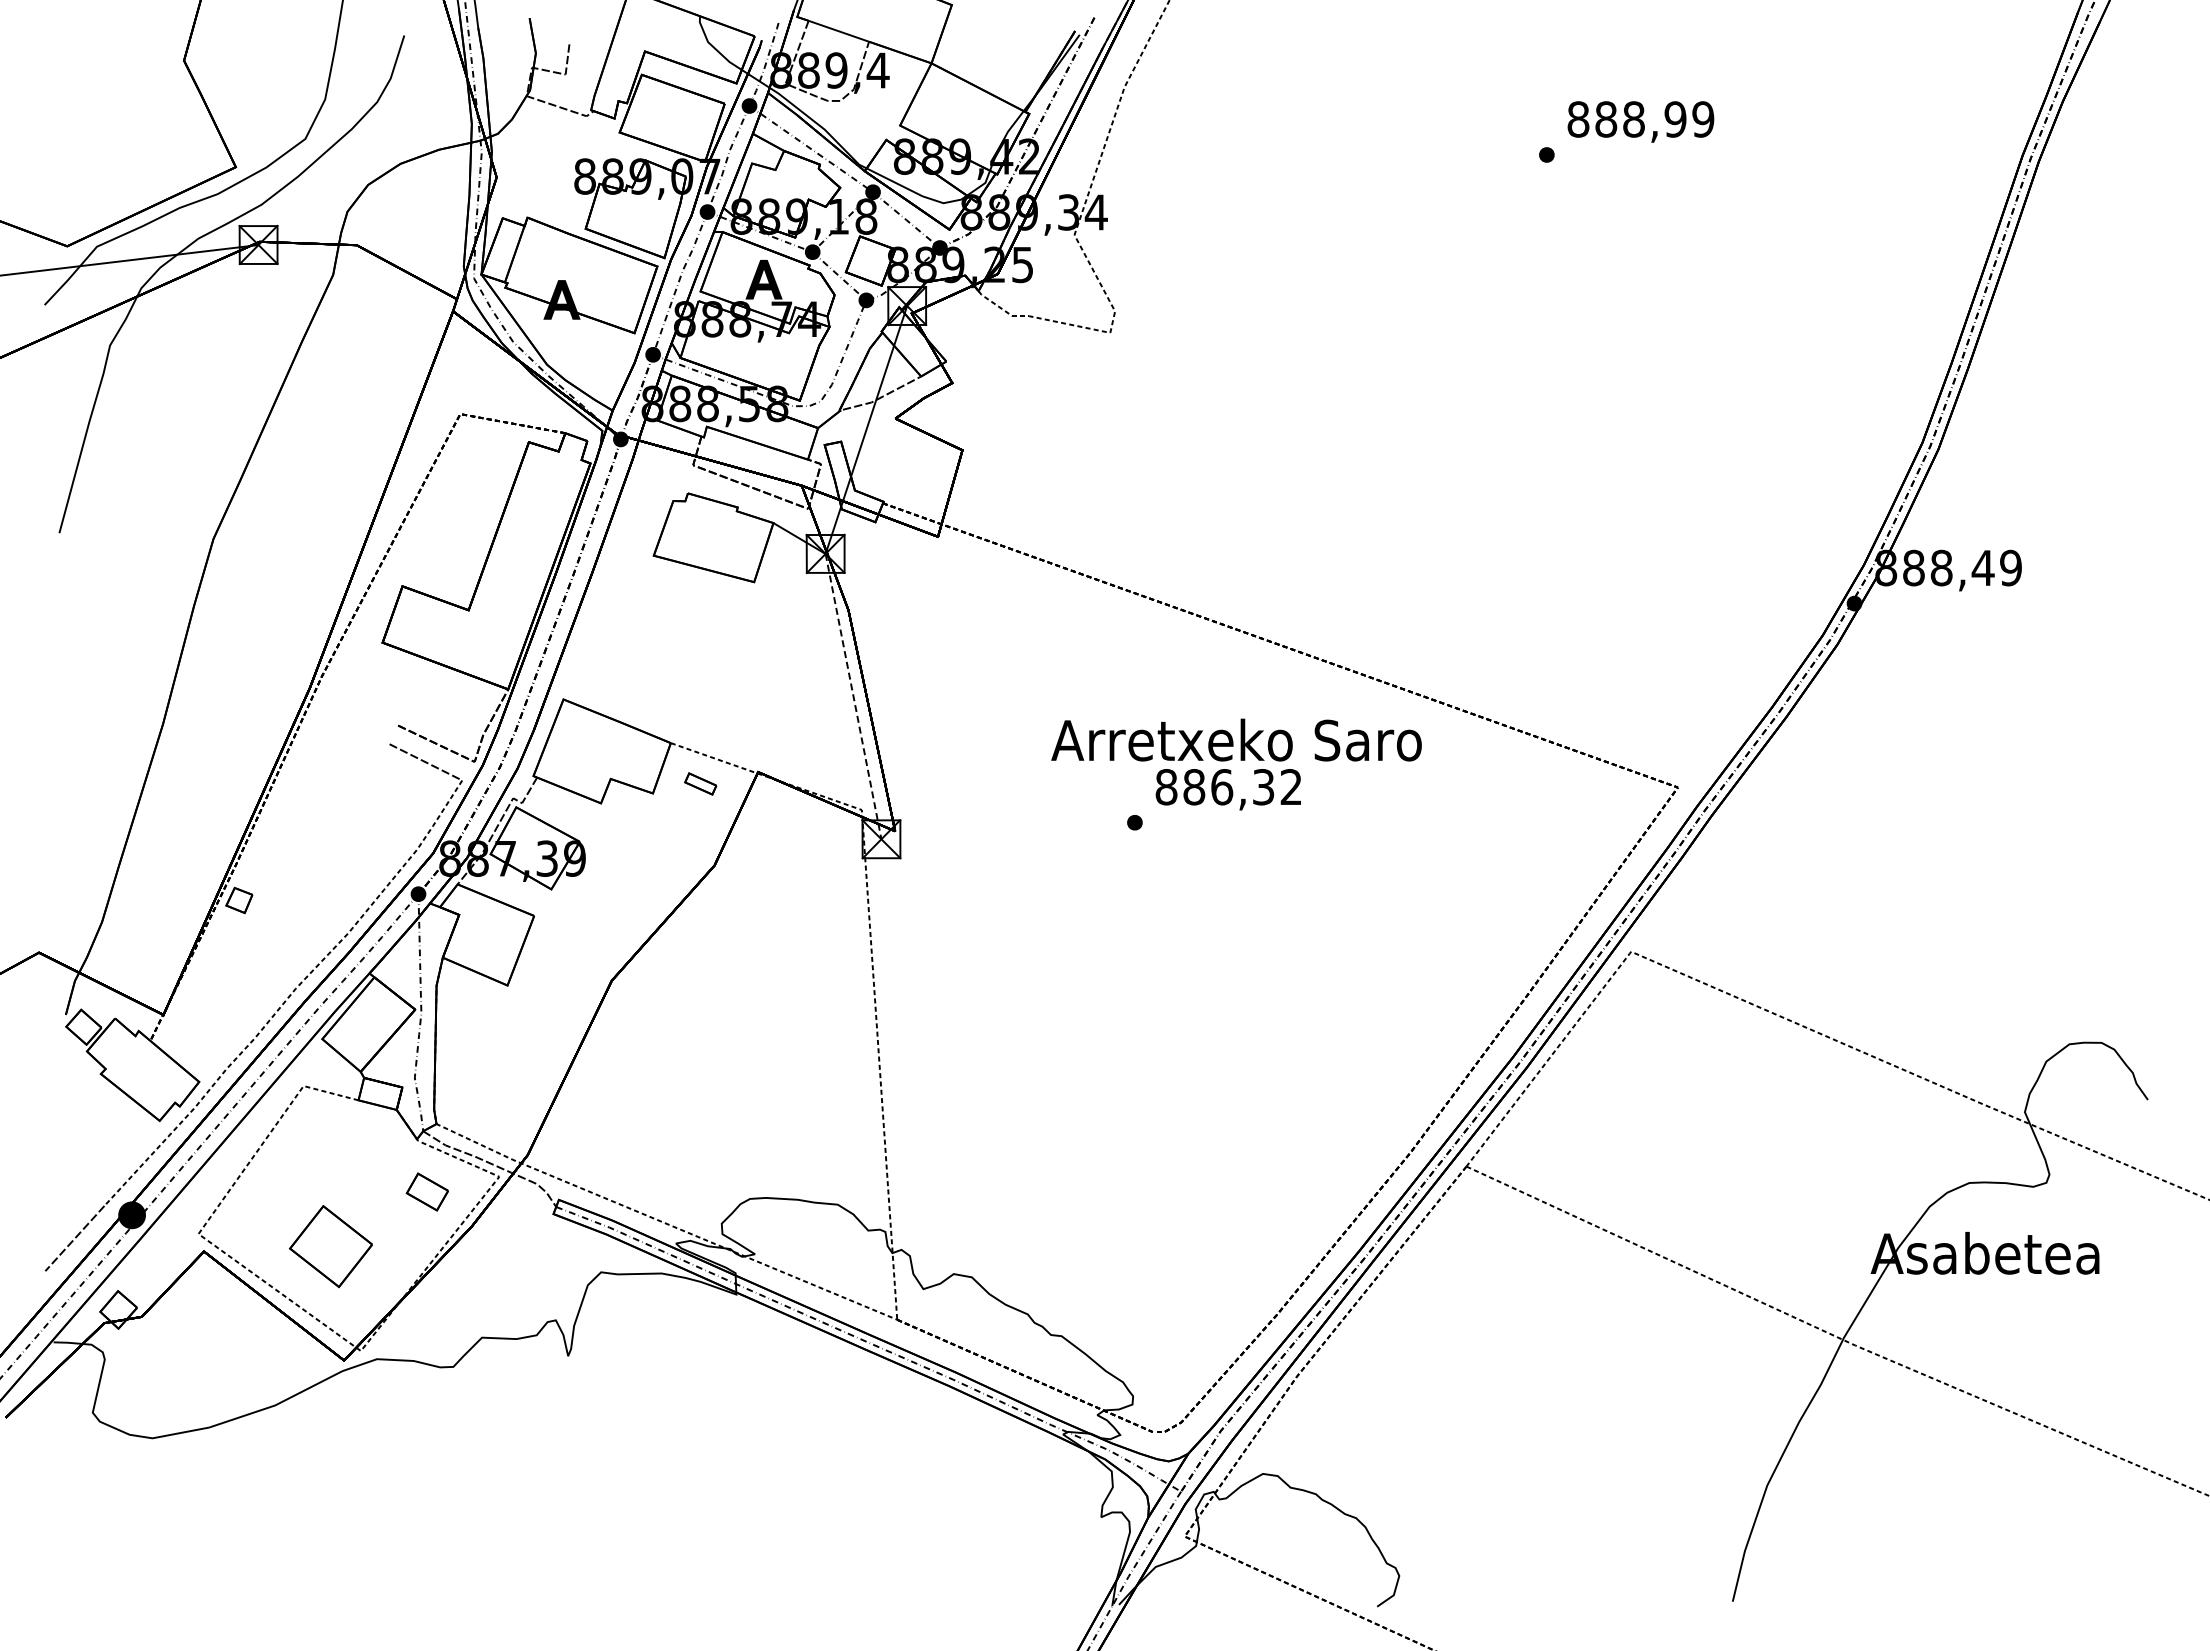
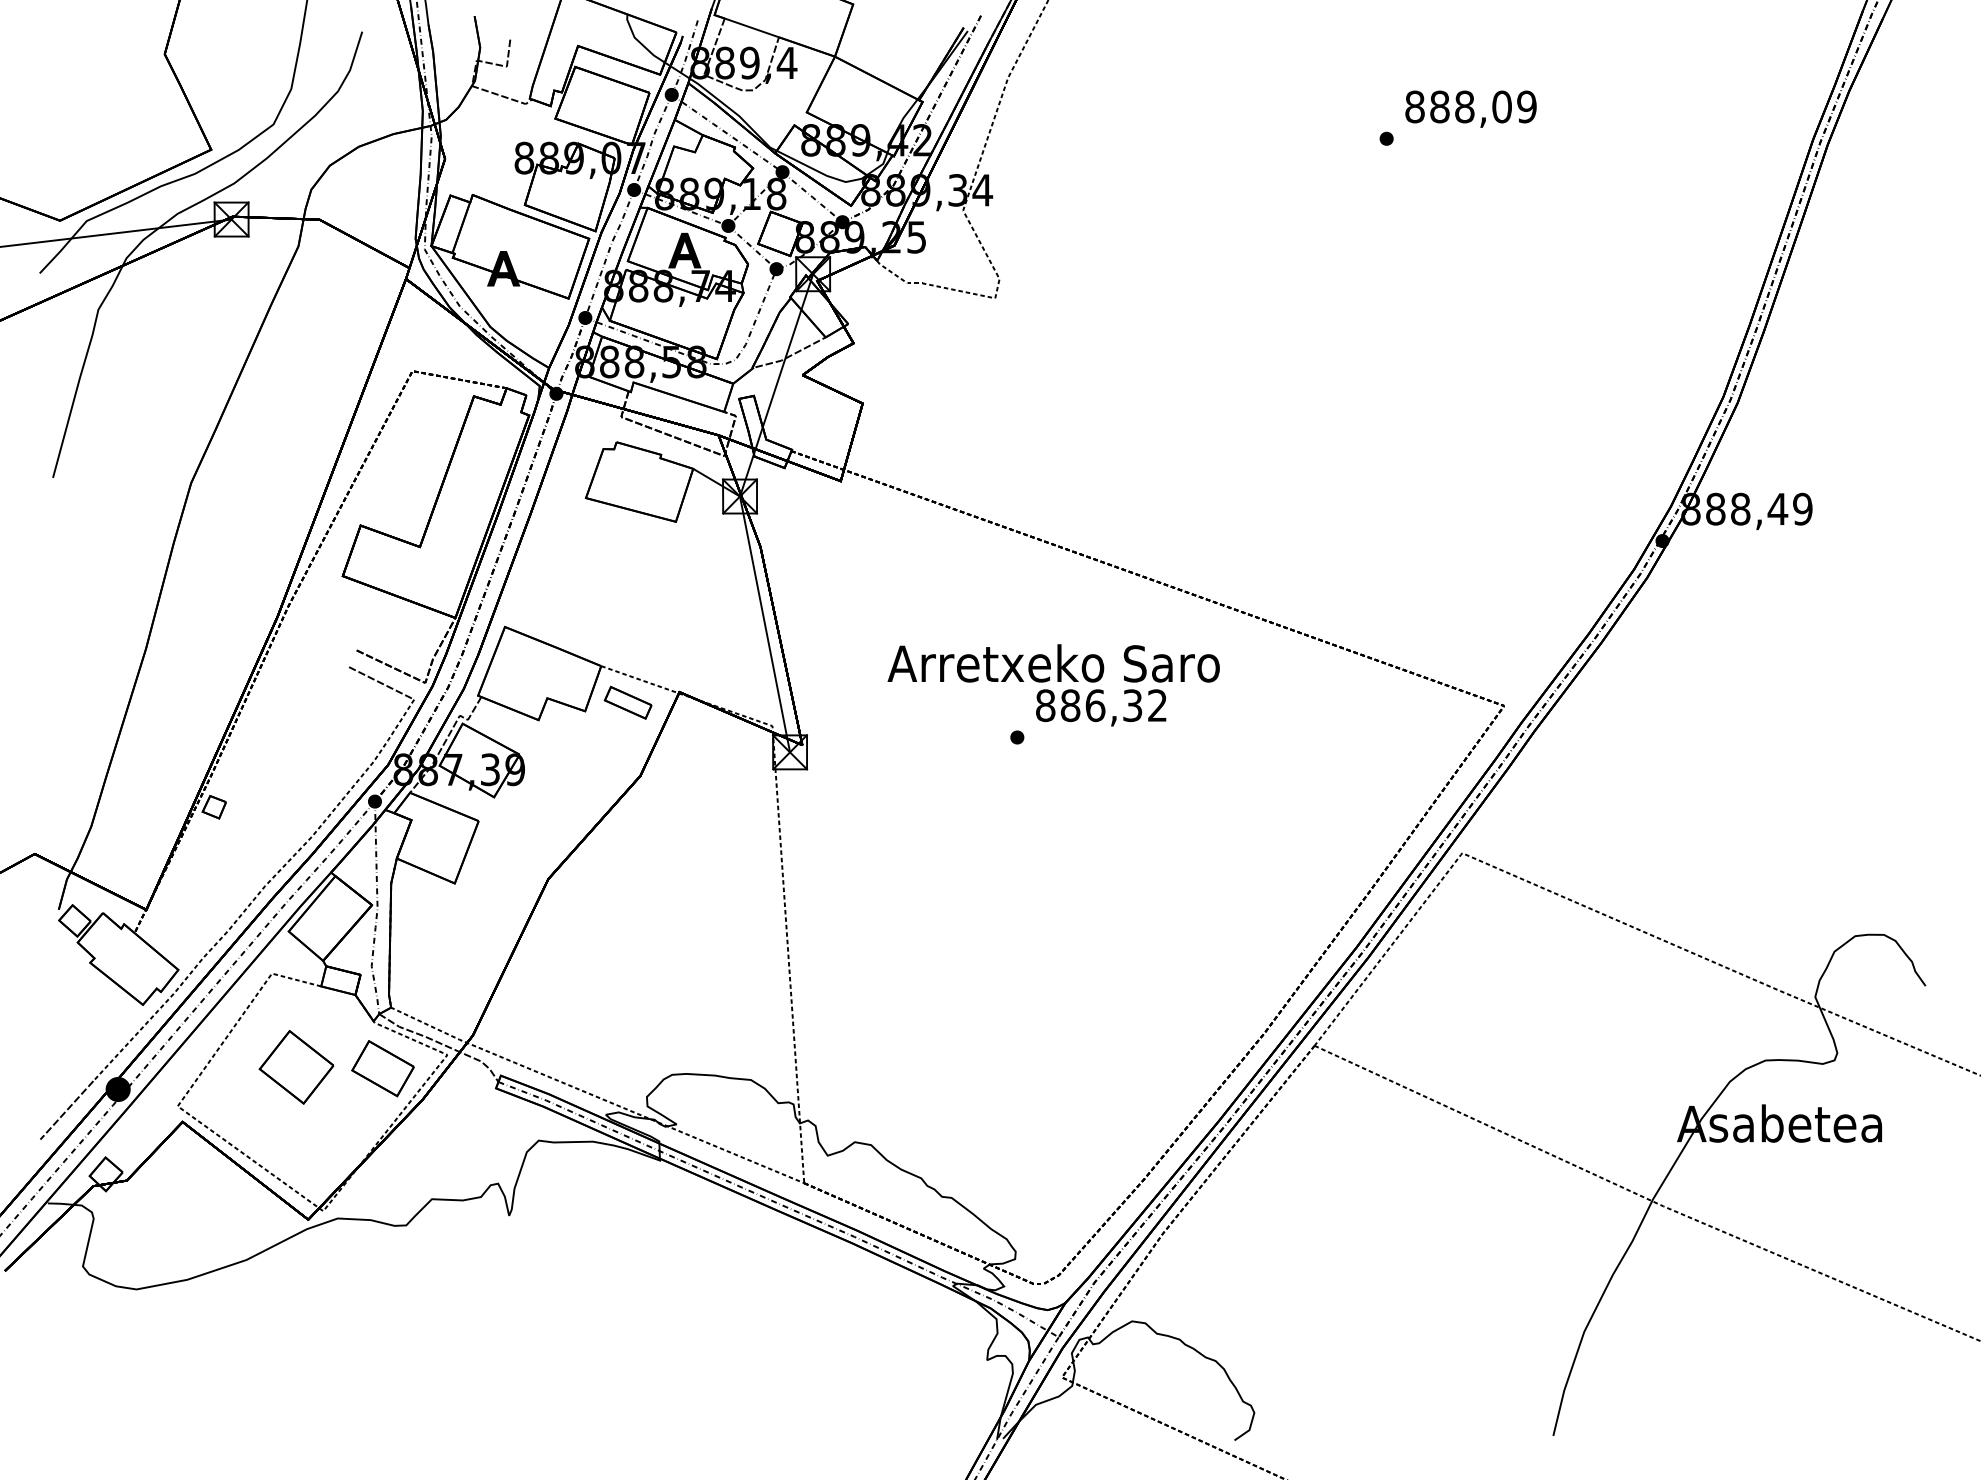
text: (1675, 119) -> (1502, 107), 888,99 -> 888,09
line: (853, 697) -> (765, 625), dashed -> solid
text: (1236, 739) -> (1053, 662), moved
part: (700, 783) -> (627, 702), size x1.67
part: (427, 1191) -> (383, 1068), size x1.67
part: (330, 1246) -> (296, 1067), moved

